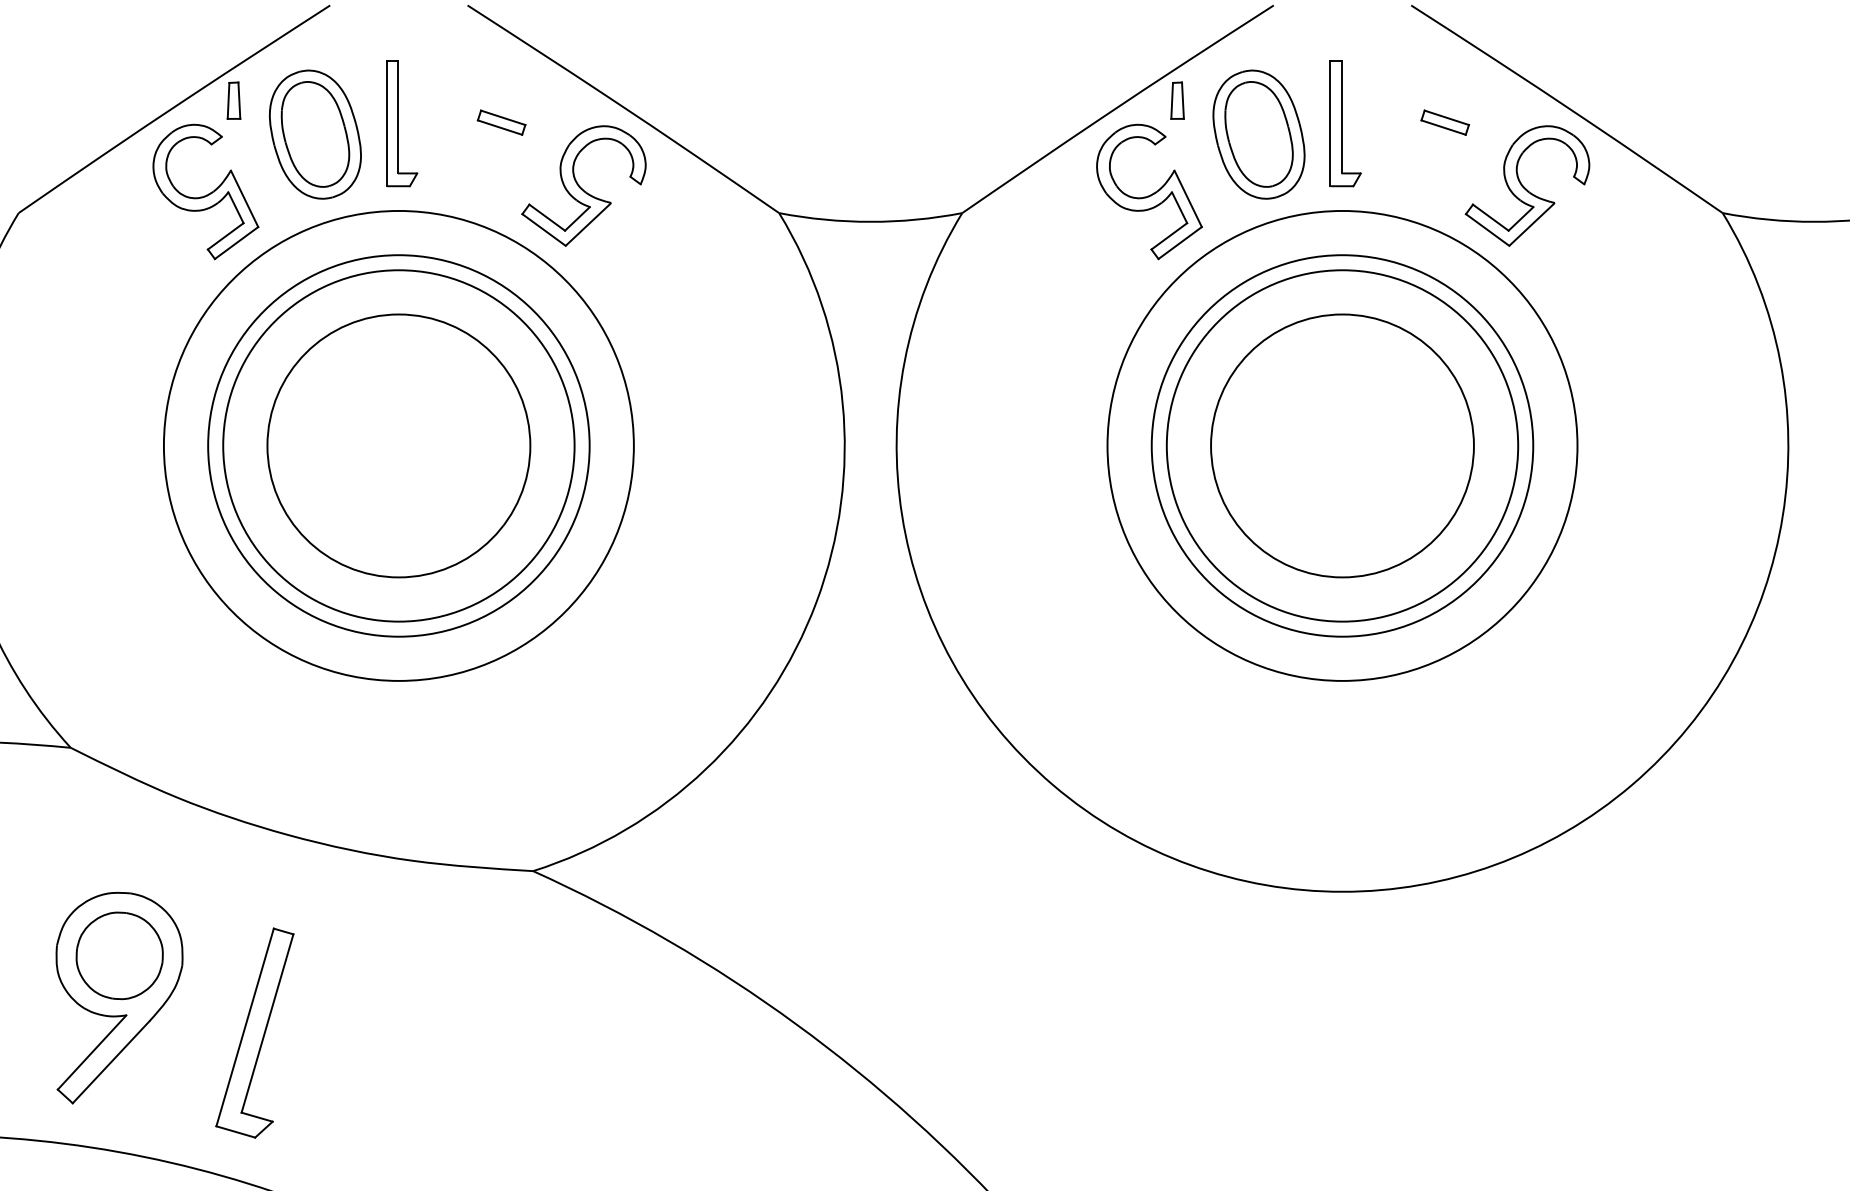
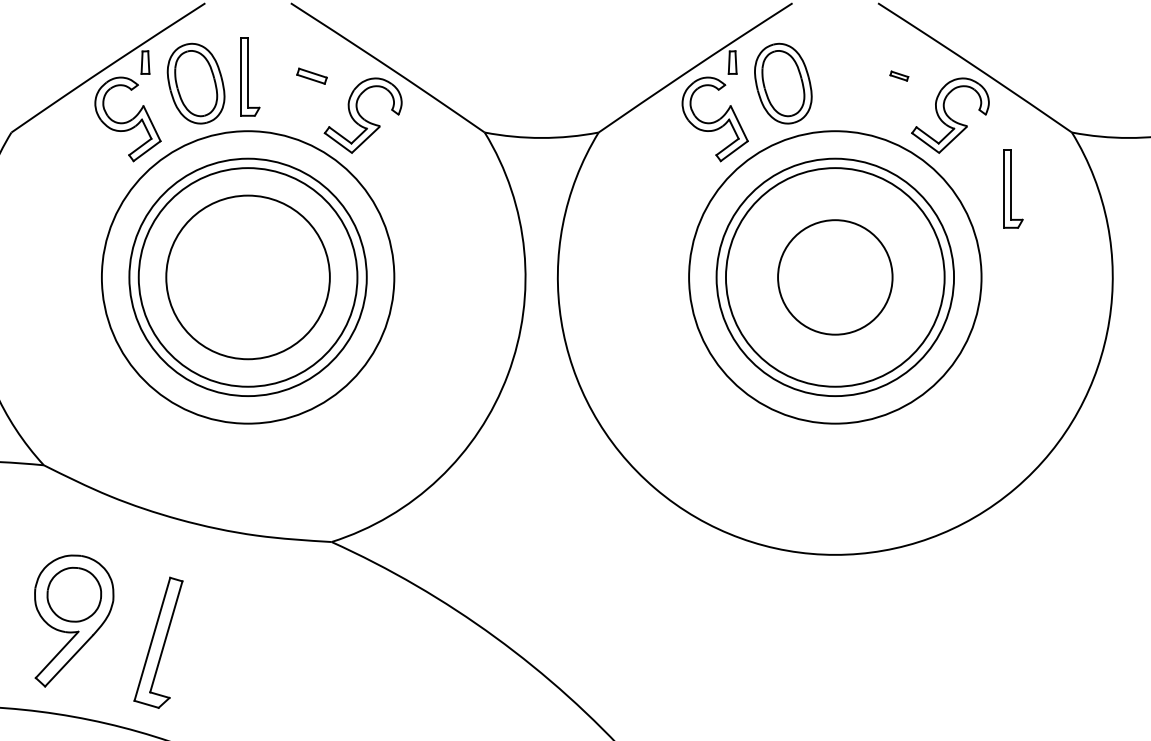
part: (1445, 121) -> (899, 75), size x0.6
part: (1346, 123) -> (1013, 188), moved
circle: (1342, 446) -> (835, 277), size x0.7

